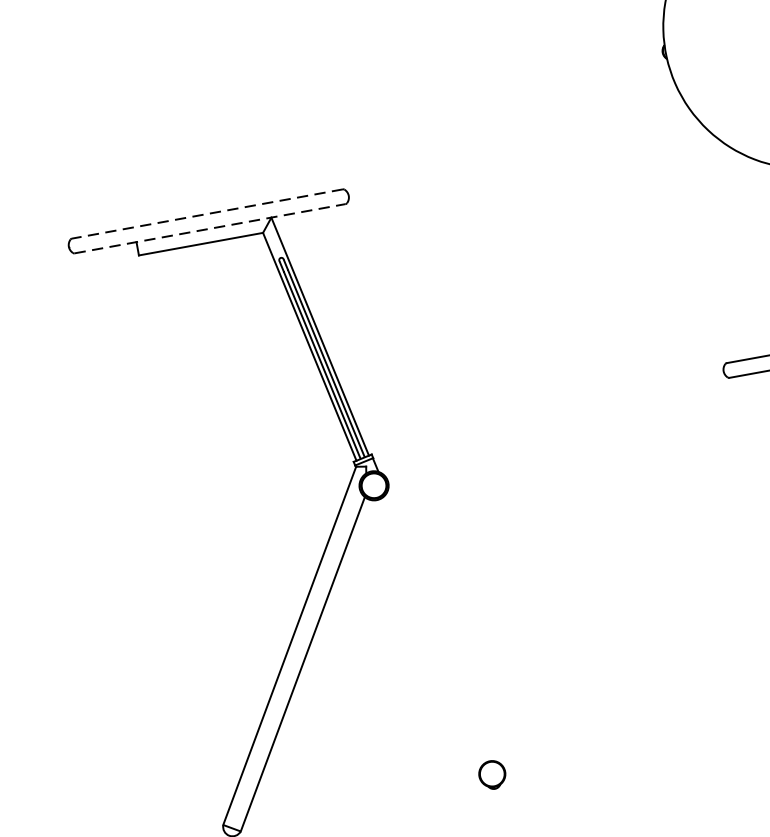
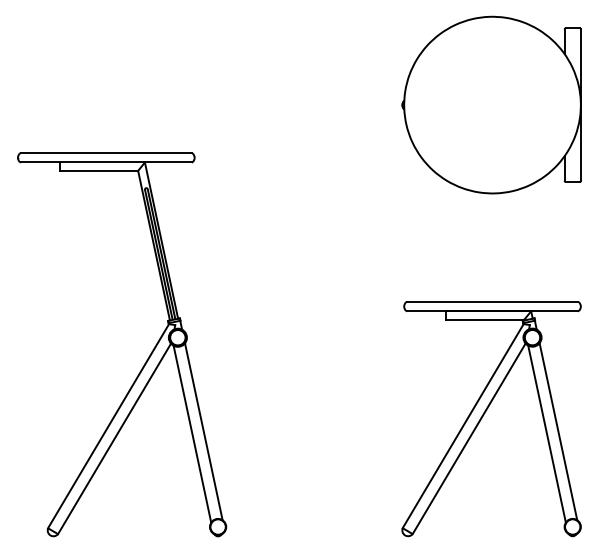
line: (207, 214) -> (106, 153), dashed -> solid
line: (210, 228) -> (106, 162), dashed -> solid
line: (441, 626) -> (203, 431), added
line: (424, 633) -> (192, 433), added

